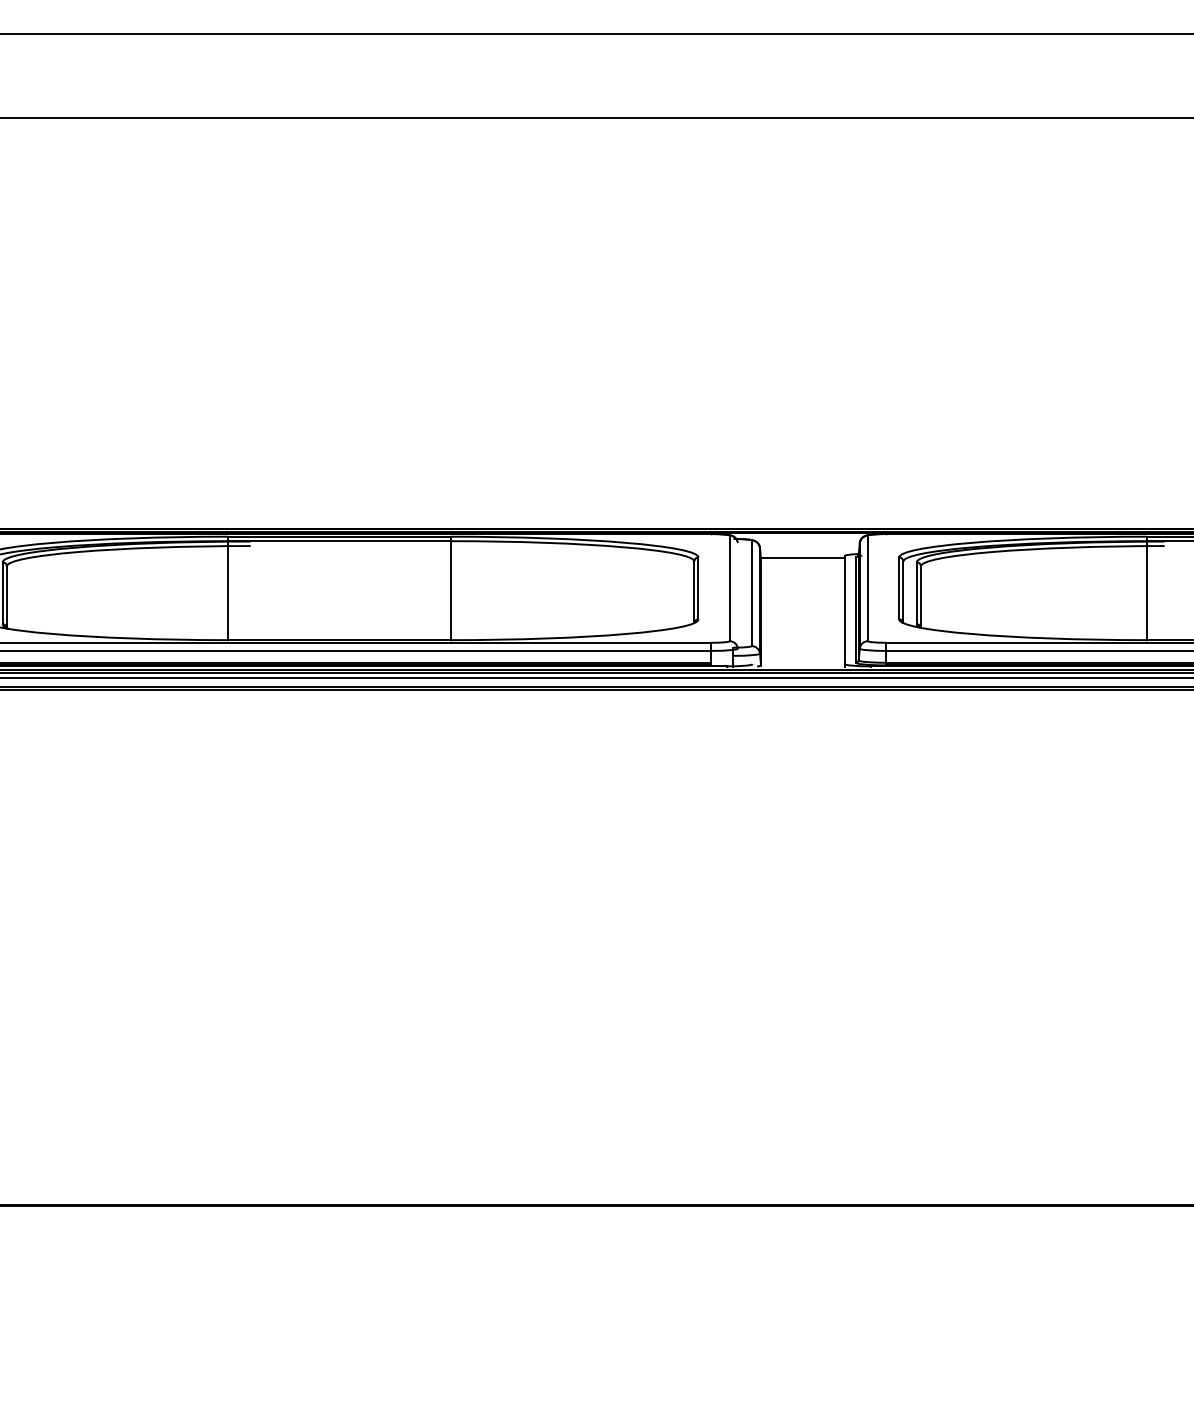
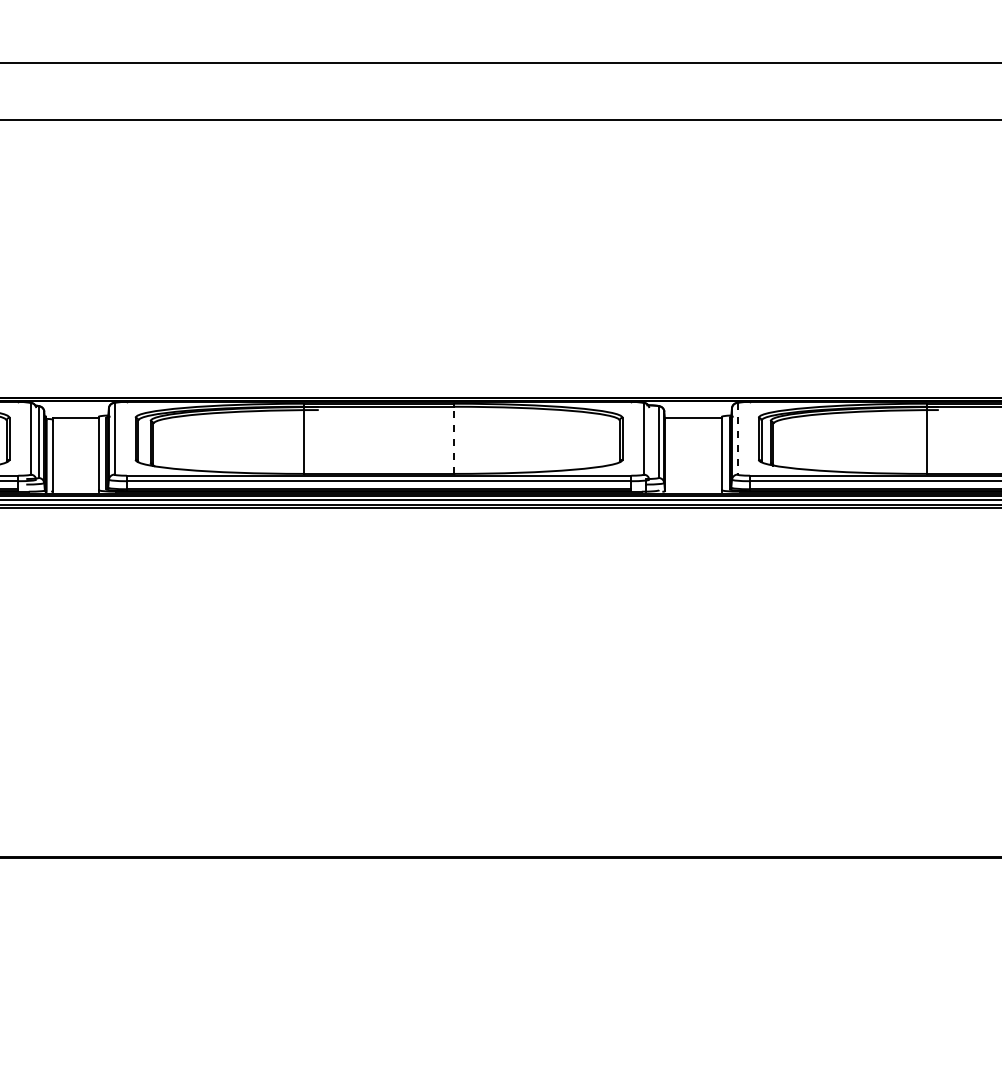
line: (867, 587) -> (737, 438), solid -> dashed
line: (450, 590) -> (454, 440), solid -> dashed

